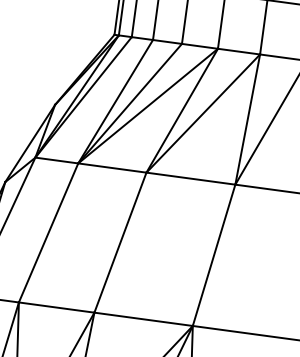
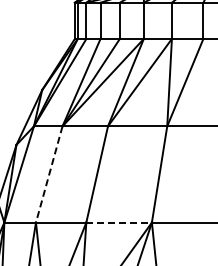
line: (48, 233) -> (49, 174), solid -> dashed
line: (144, 319) -> (119, 222), solid -> dashed

